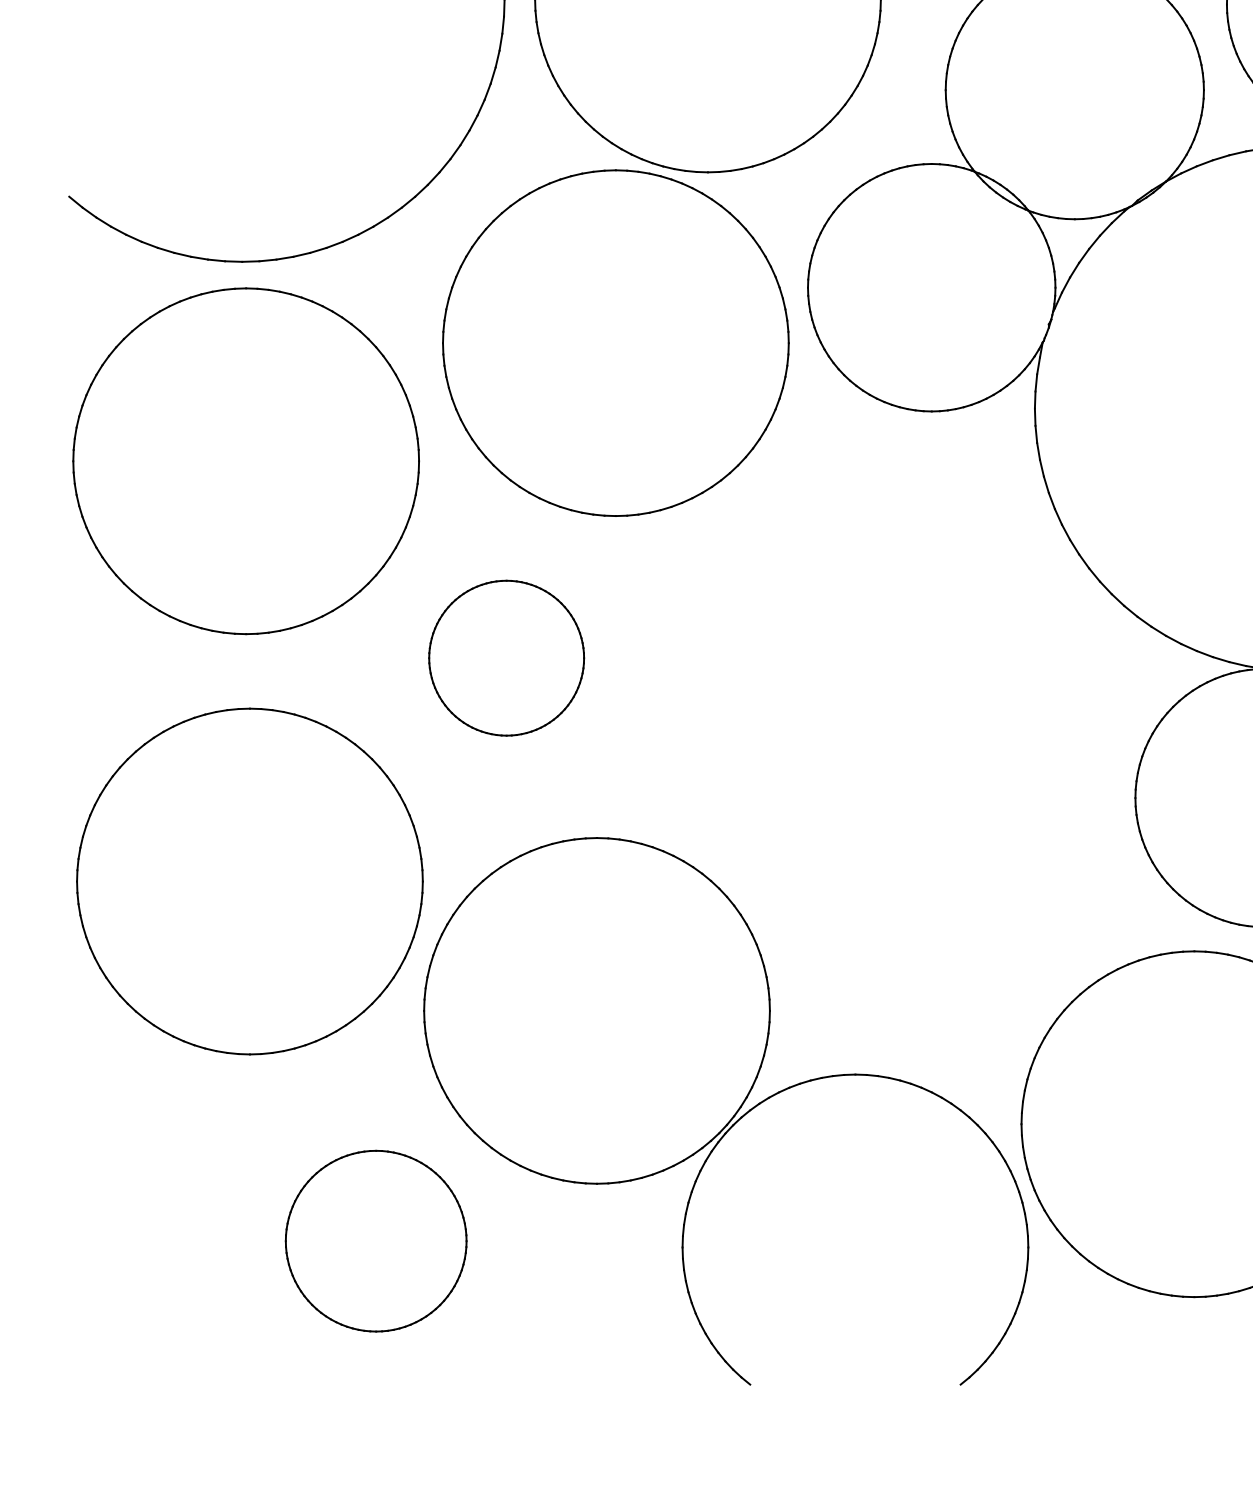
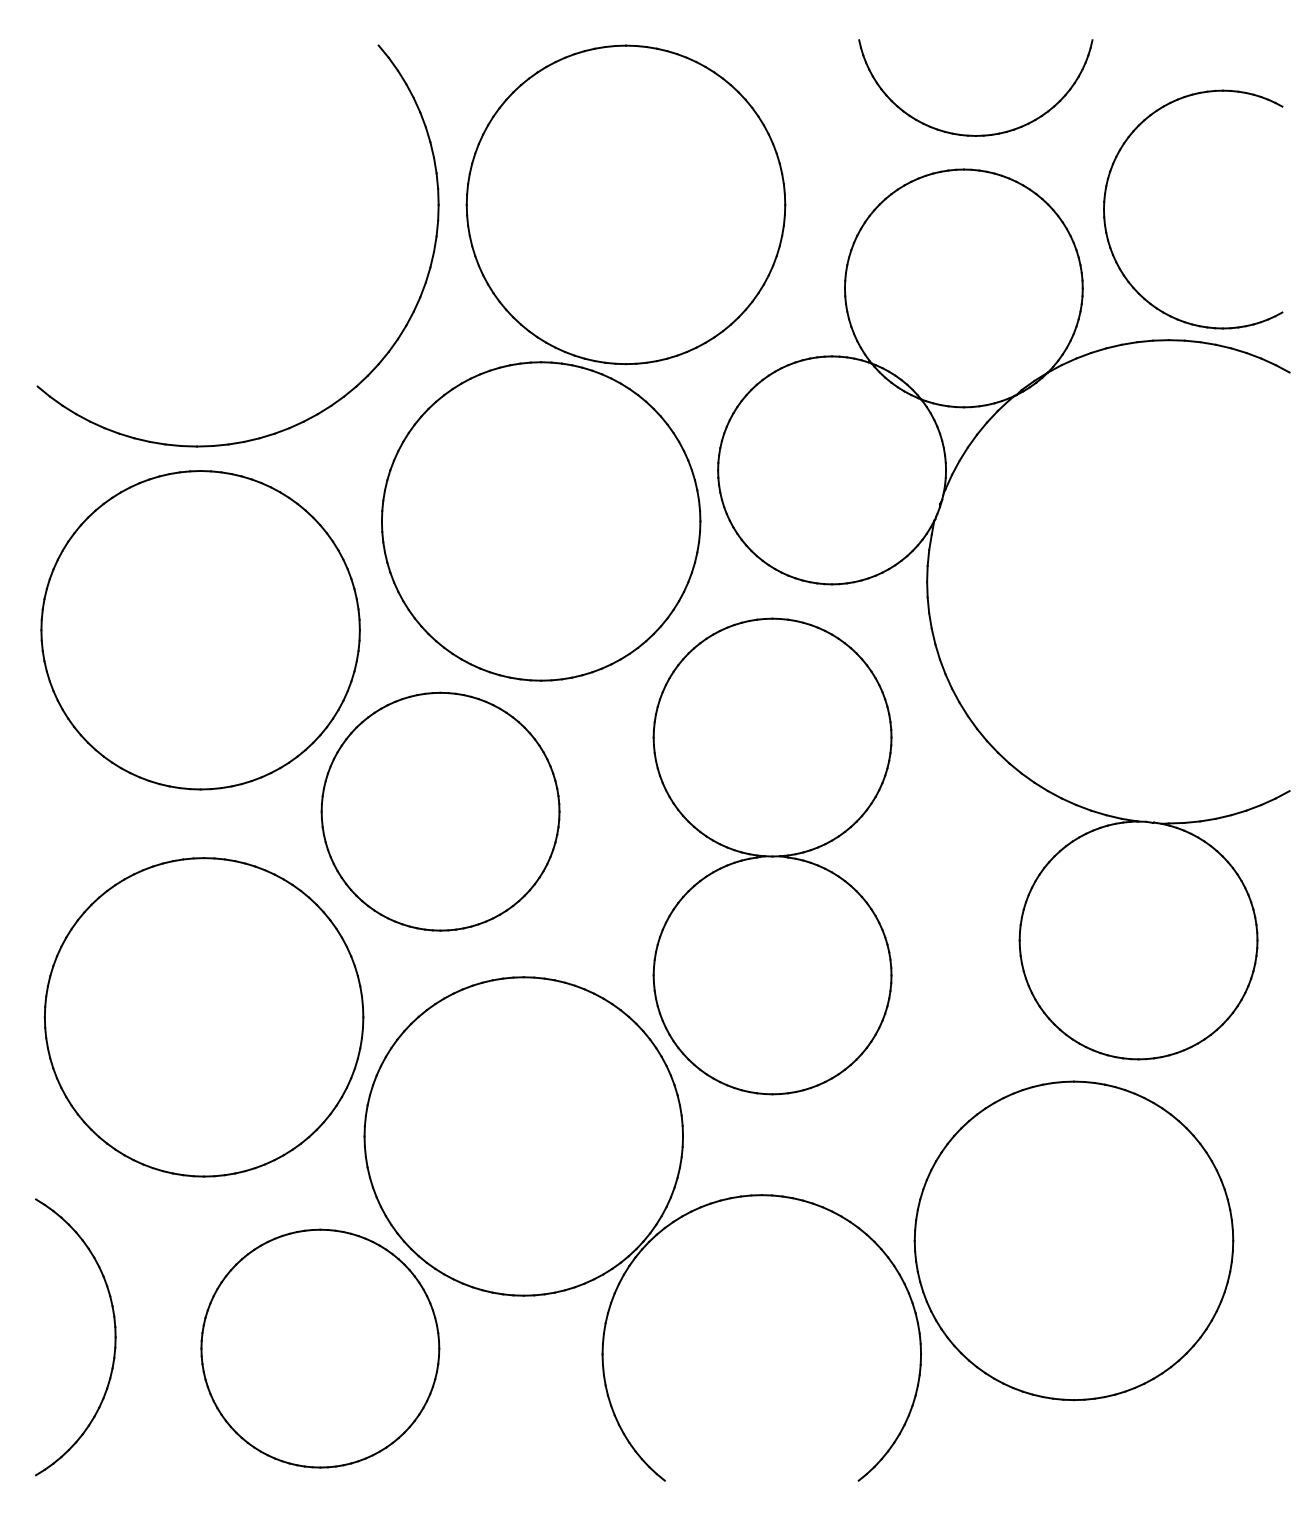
part: (506, 658) -> (440, 811), size x1.67
part: (867, 706) -> (772, 856), added
part: (152, 1229) -> (114, 1337), added
part: (376, 1241) -> (320, 1348), size x1.43

